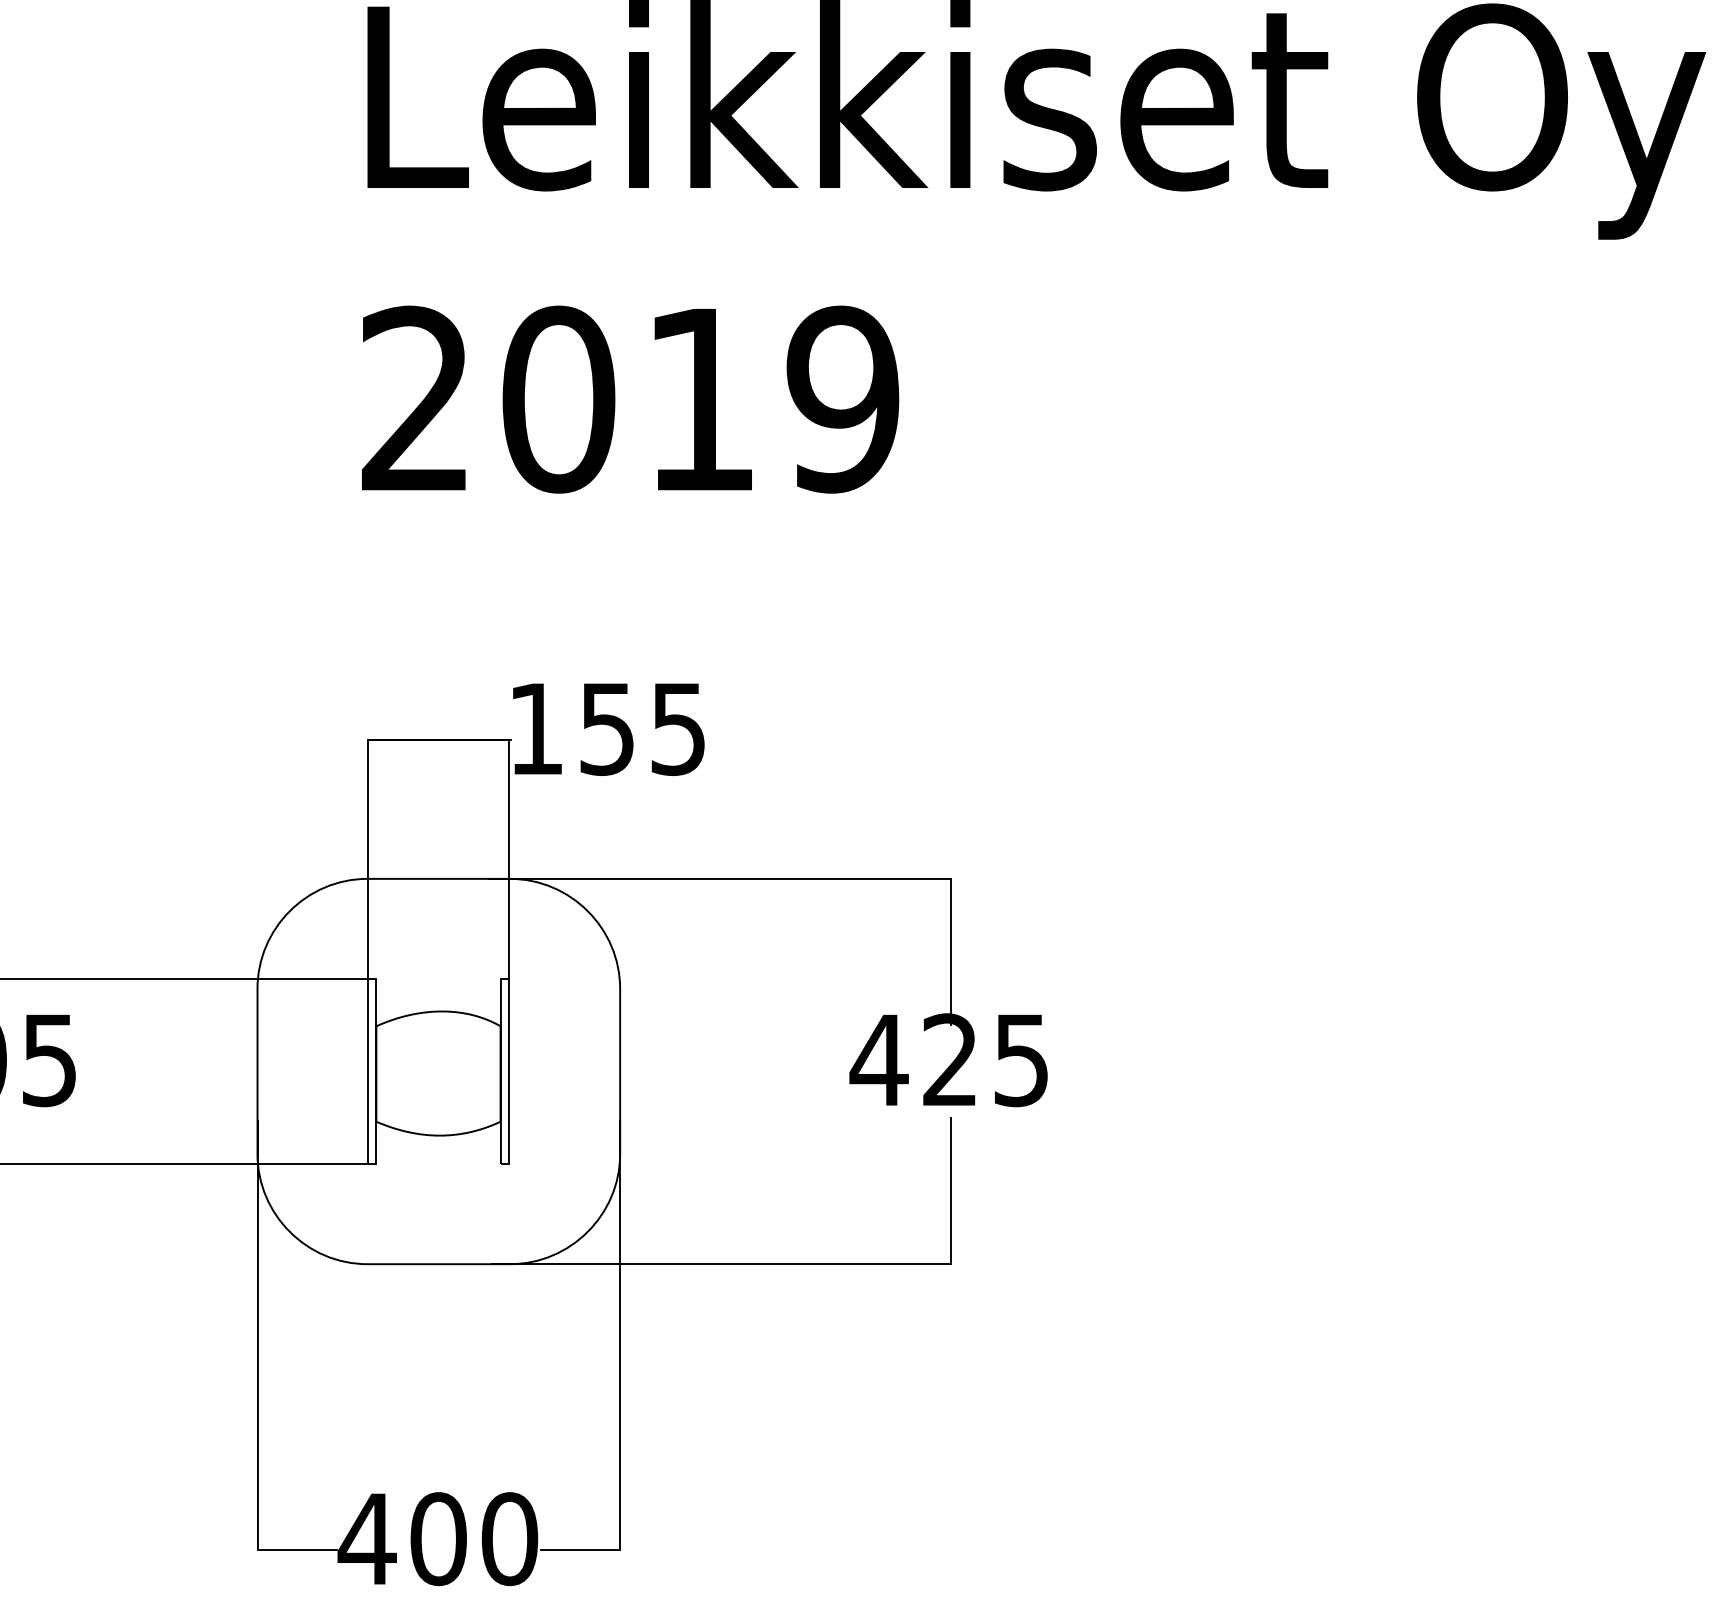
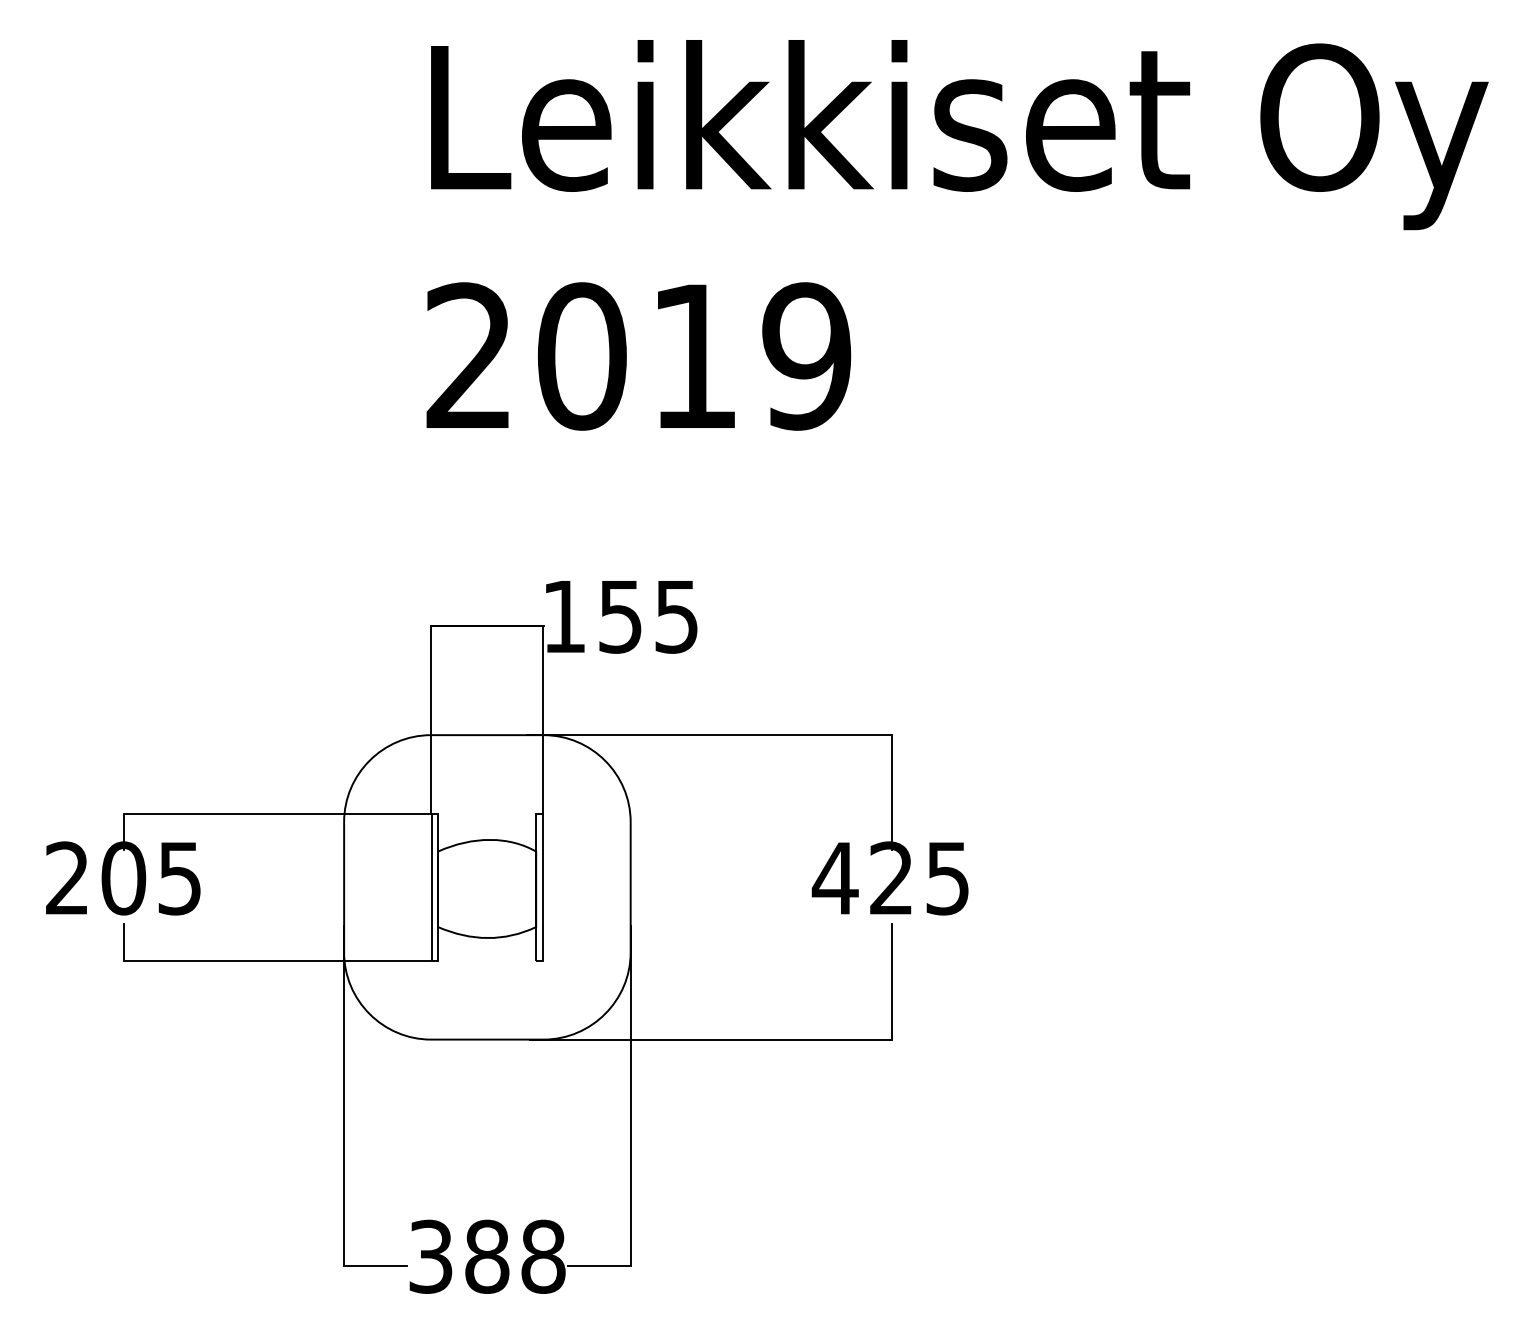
text: (437, 1538) -> (486, 1256), 400 -> 388

